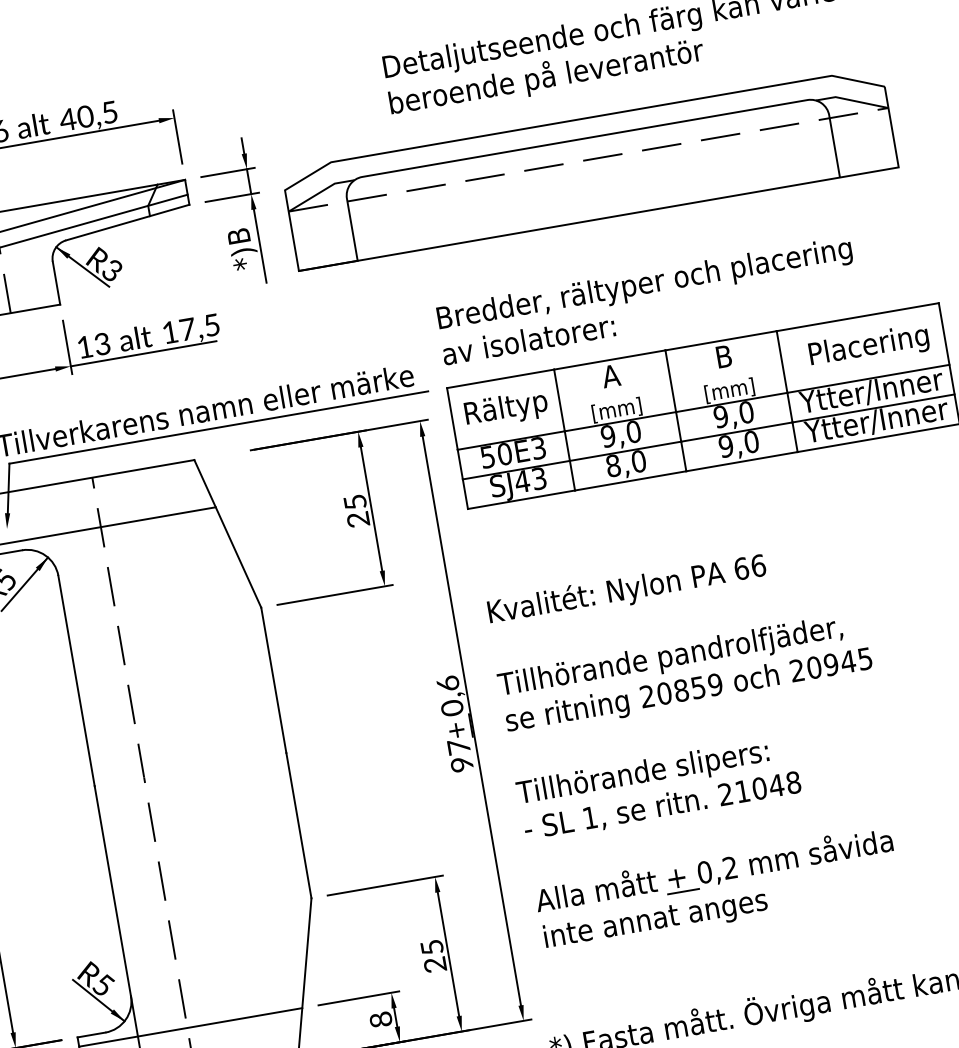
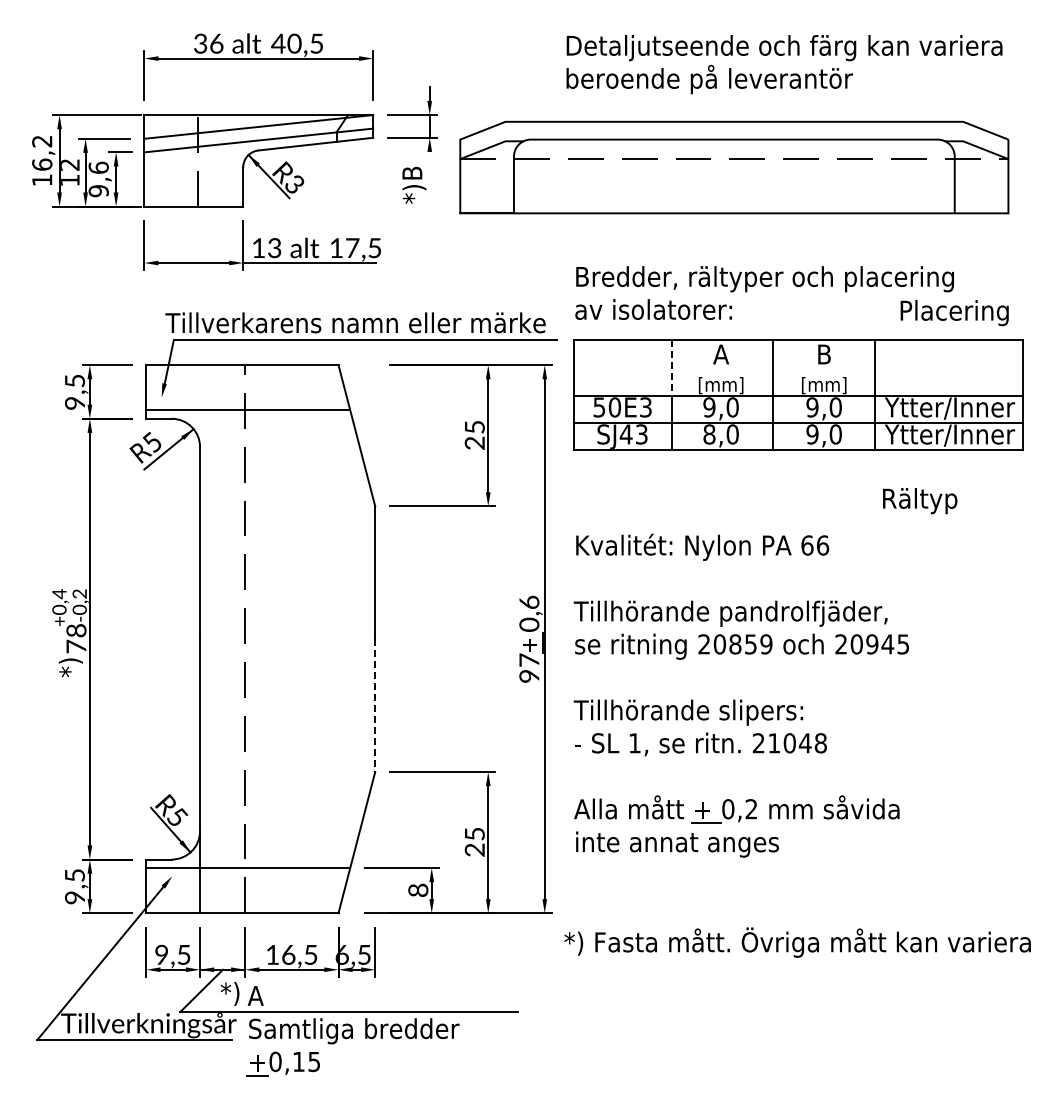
line: (259, 245) -> (429, 184), removed
text: (869, 347) -> (954, 313), moved
line: (559, 400) -> (671, 368), solid -> dashed
text: (506, 409) -> (920, 501), moved
line: (299, 826) -> (375, 706), solid -> dashed

